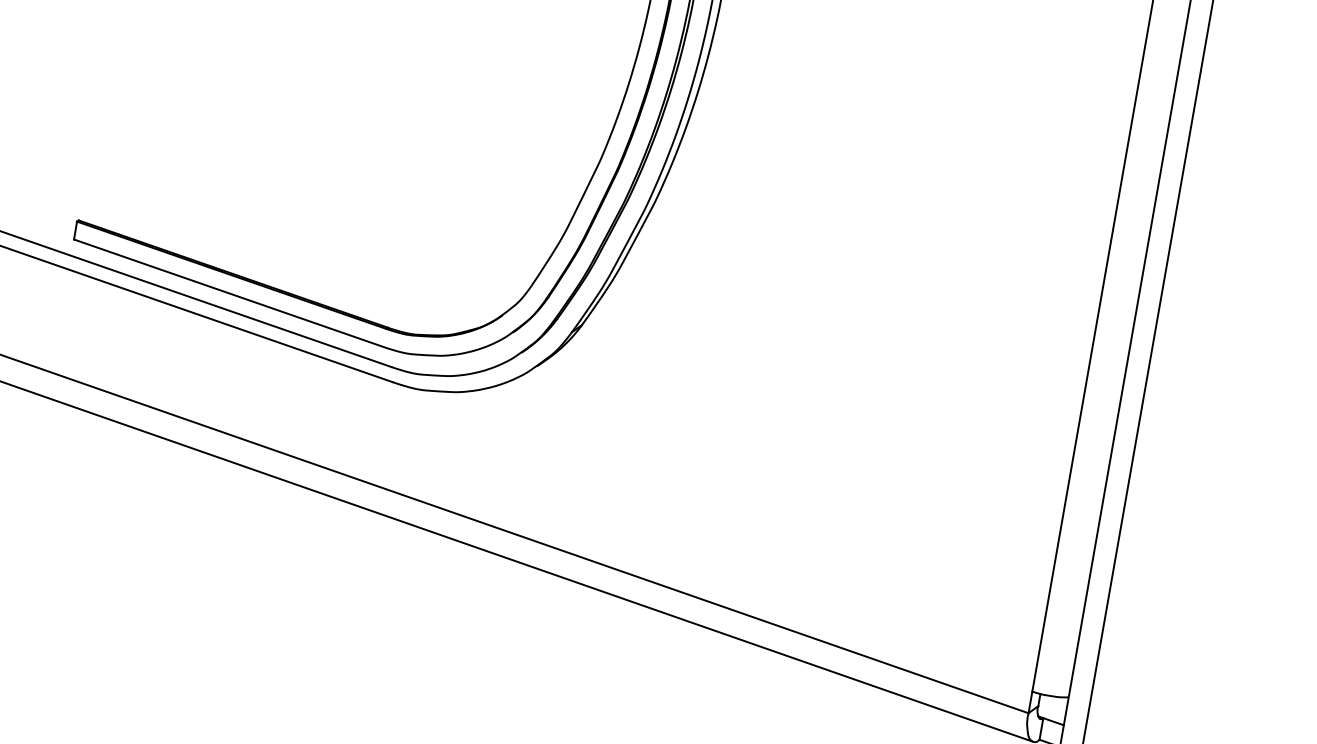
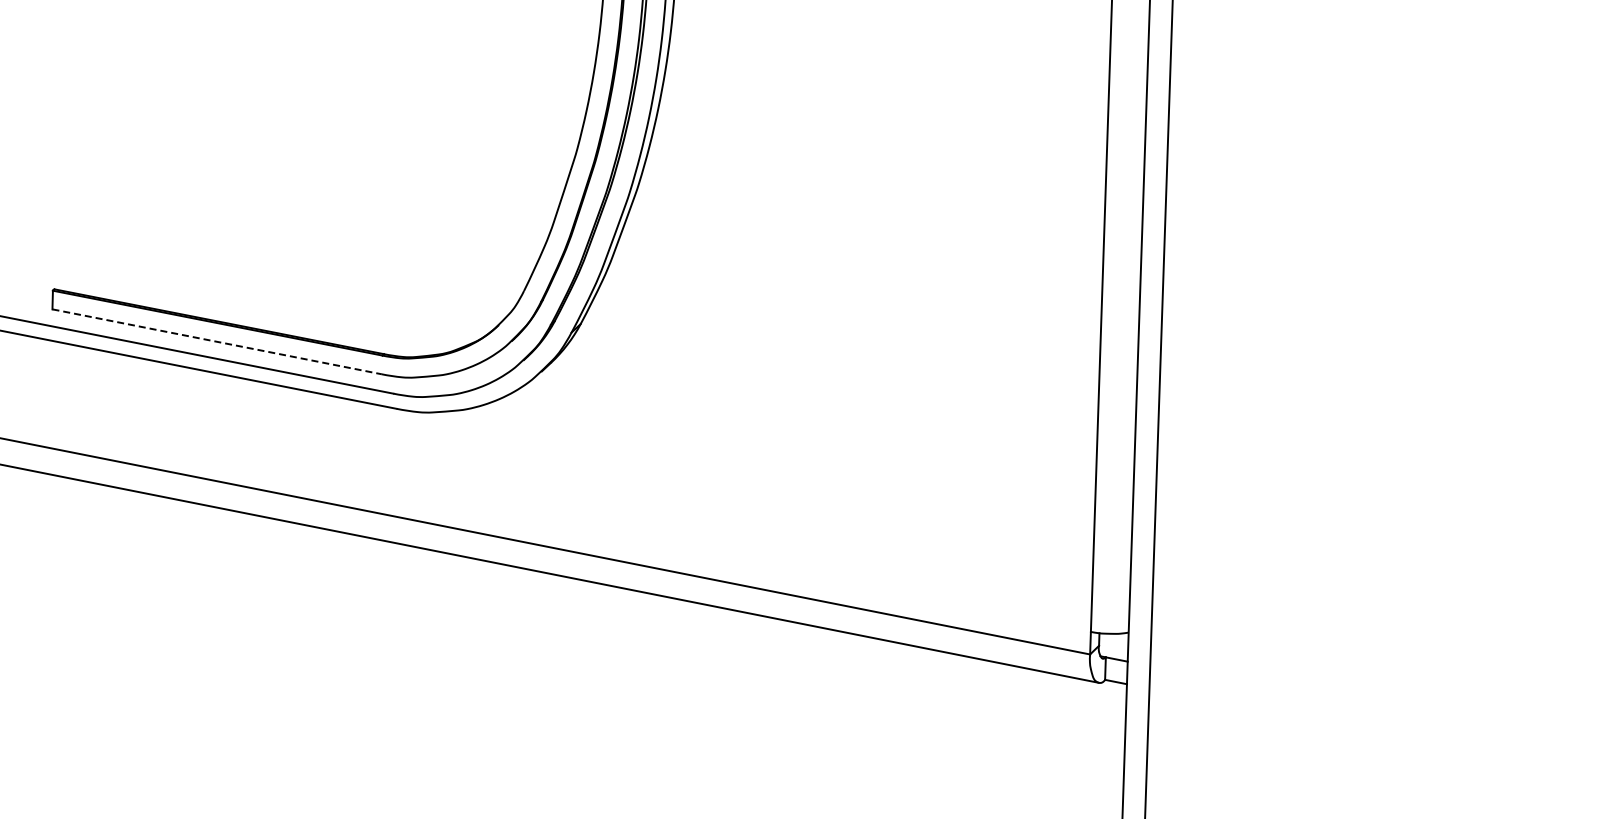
line: (228, 292) -> (217, 341), solid -> dashed

